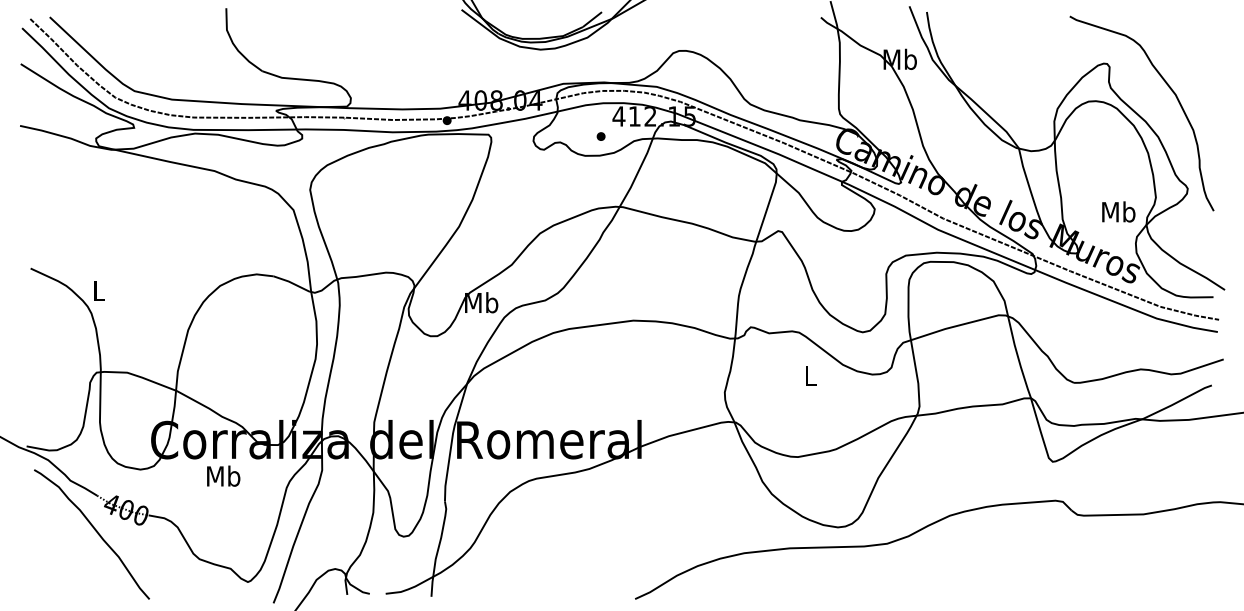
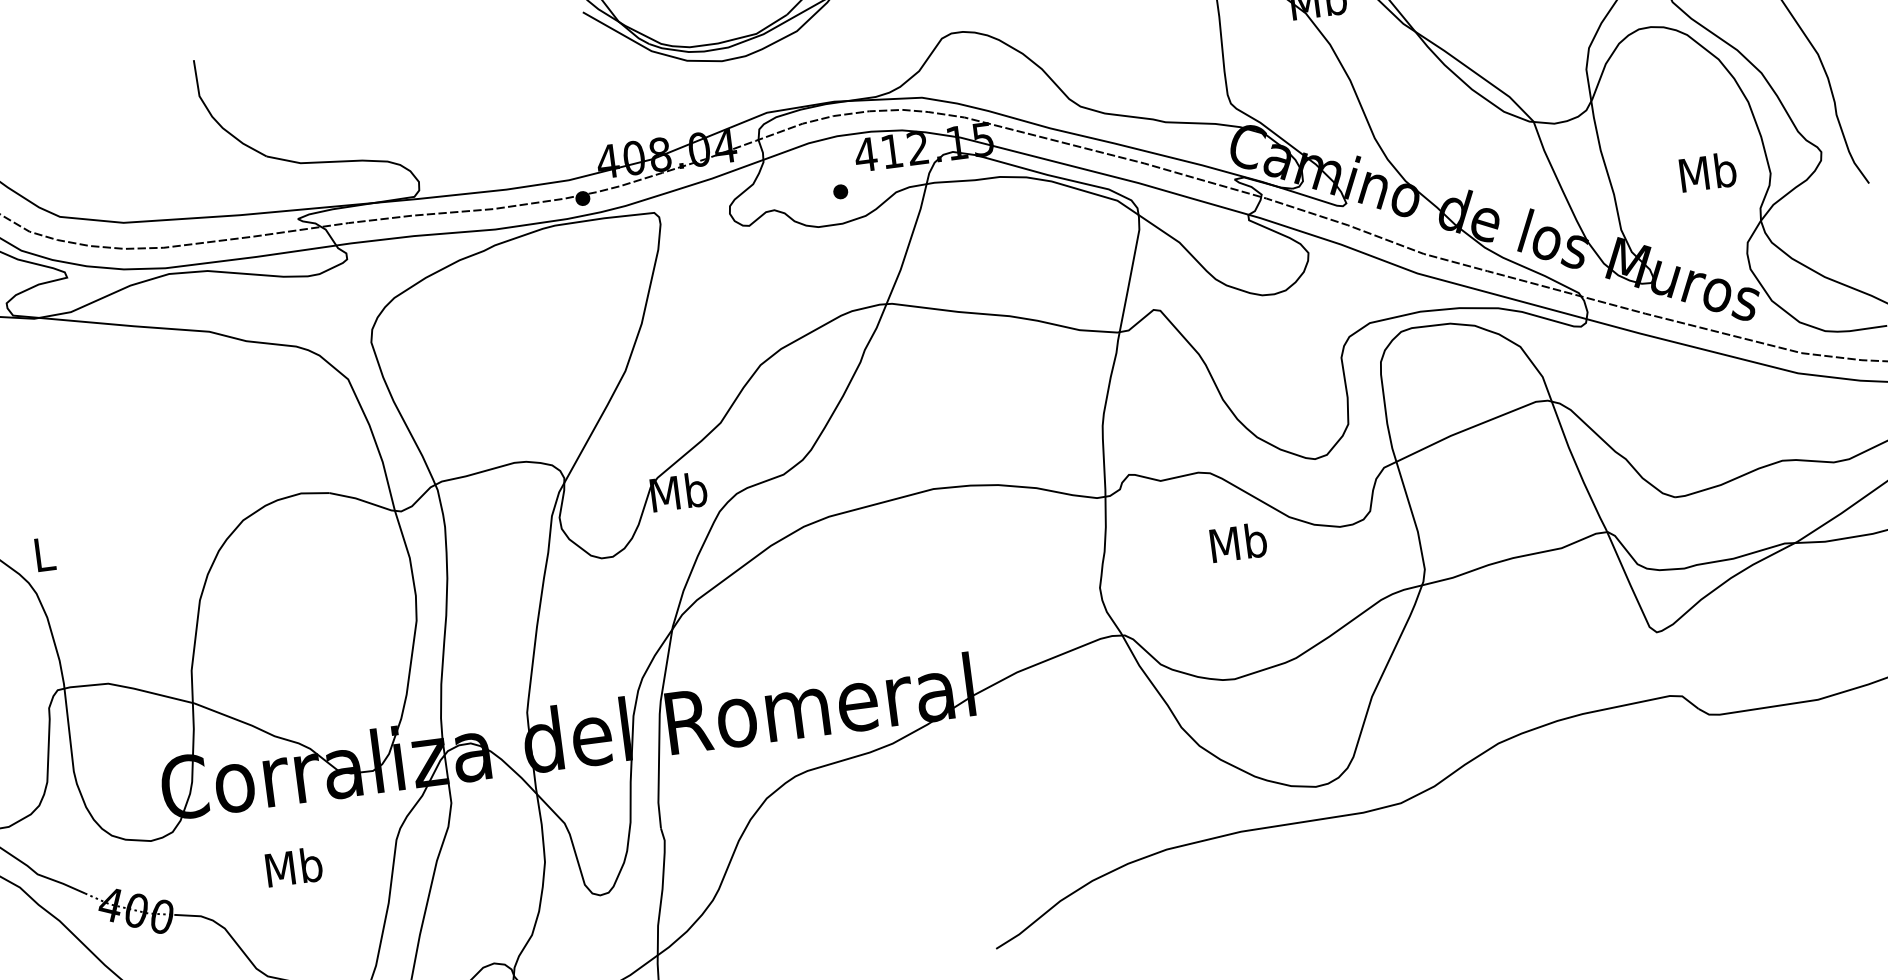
text: (1118, 211) -> (1707, 171), moved
text: (810, 375) -> (1237, 541), L -> Mb
text: (223, 475) -> (293, 865), moved

